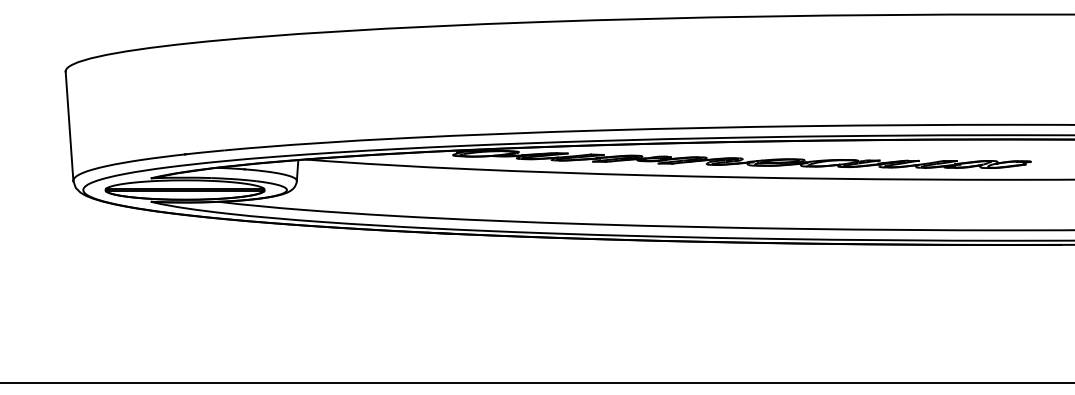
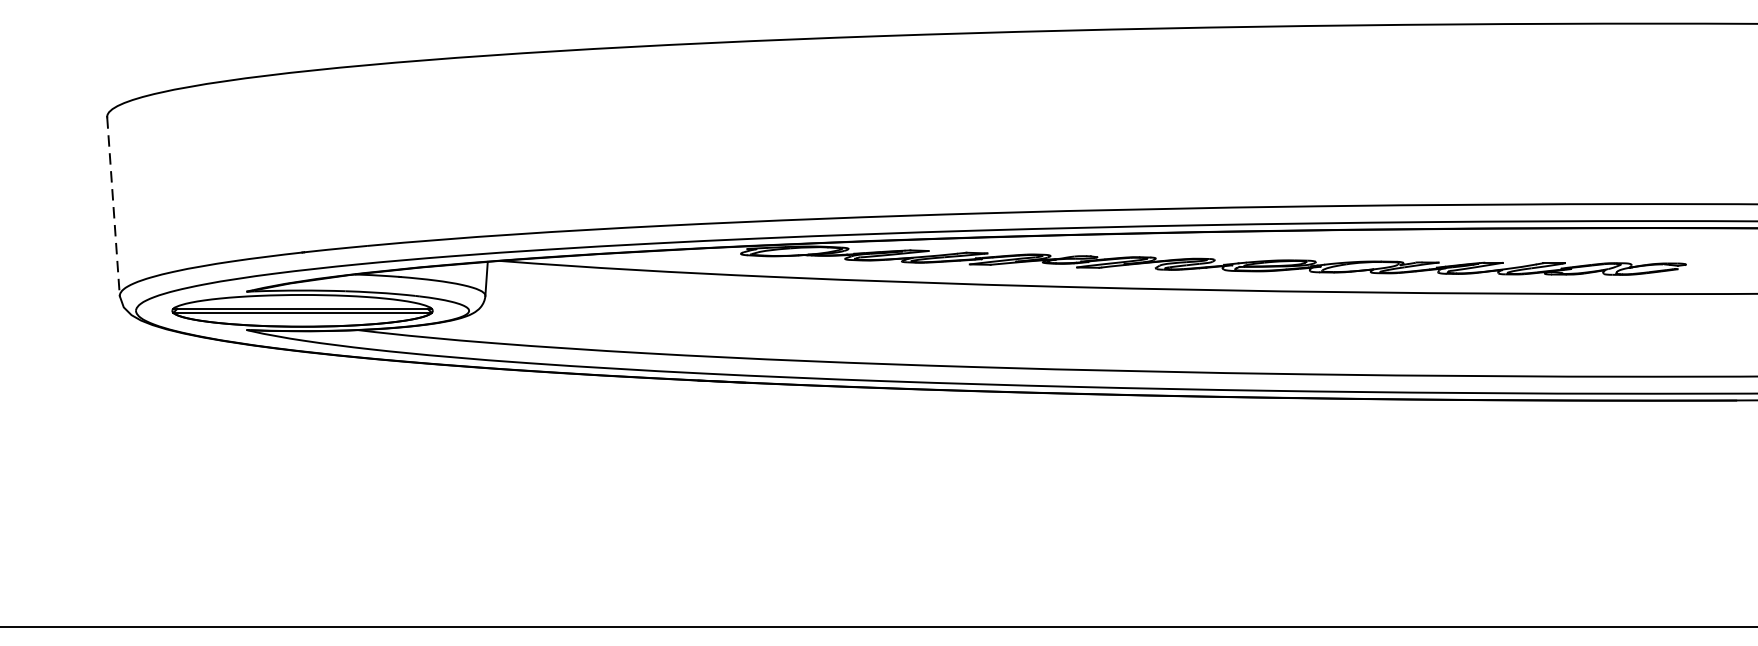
line: (69, 126) -> (113, 206), solid -> dashed

